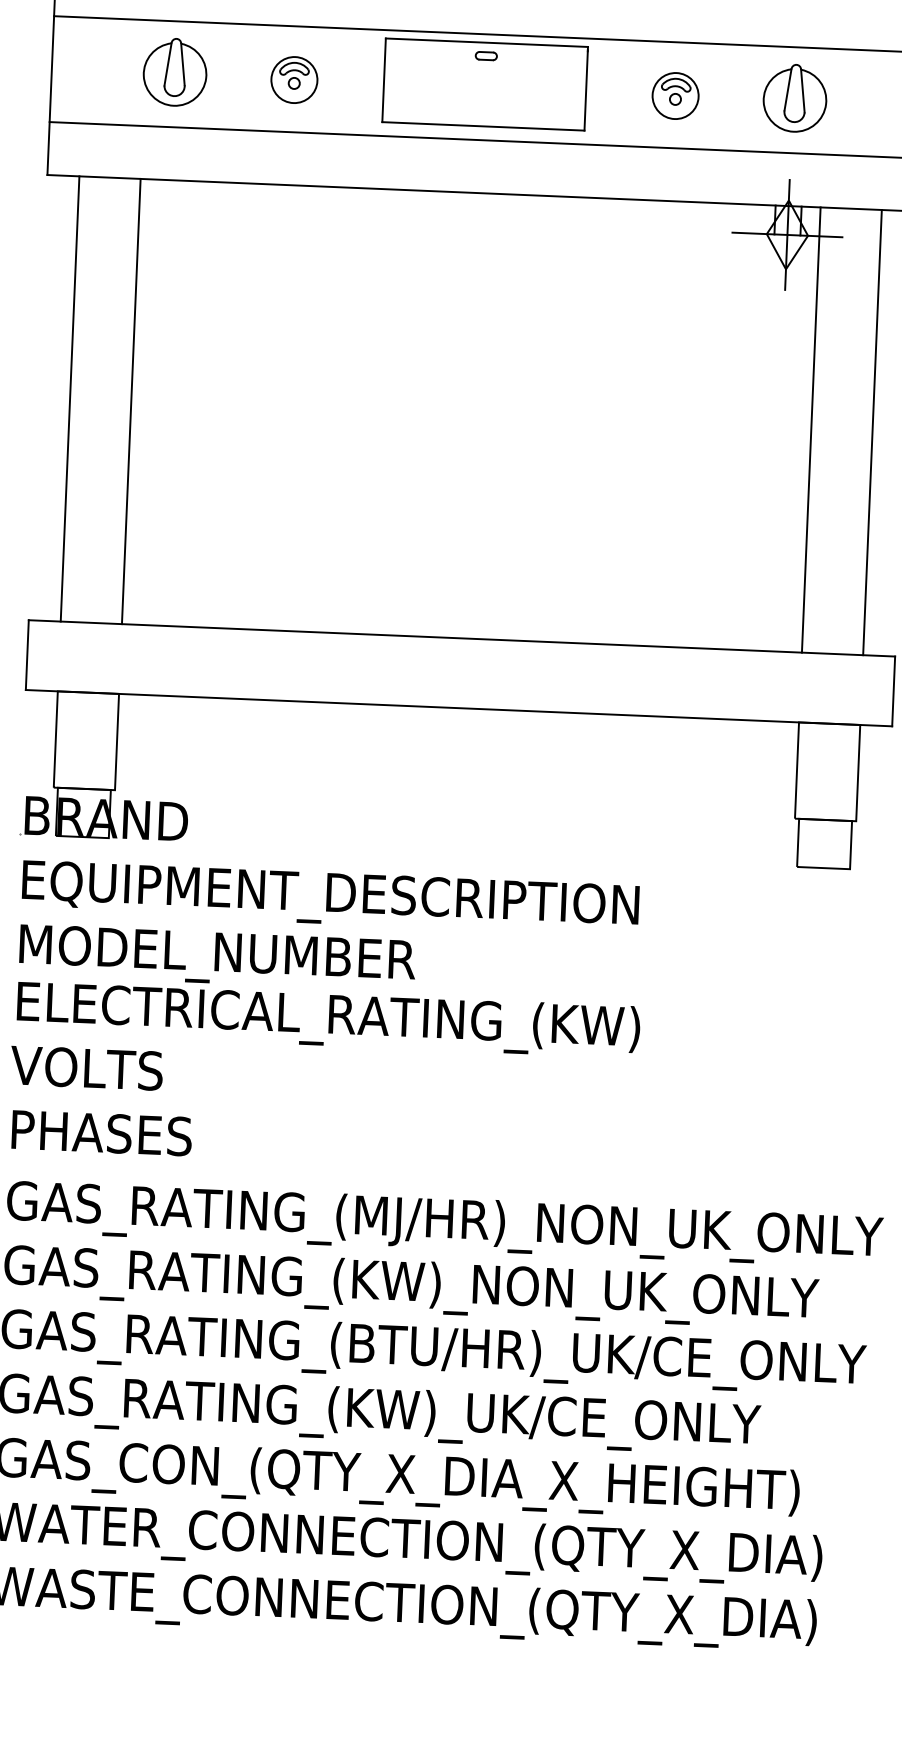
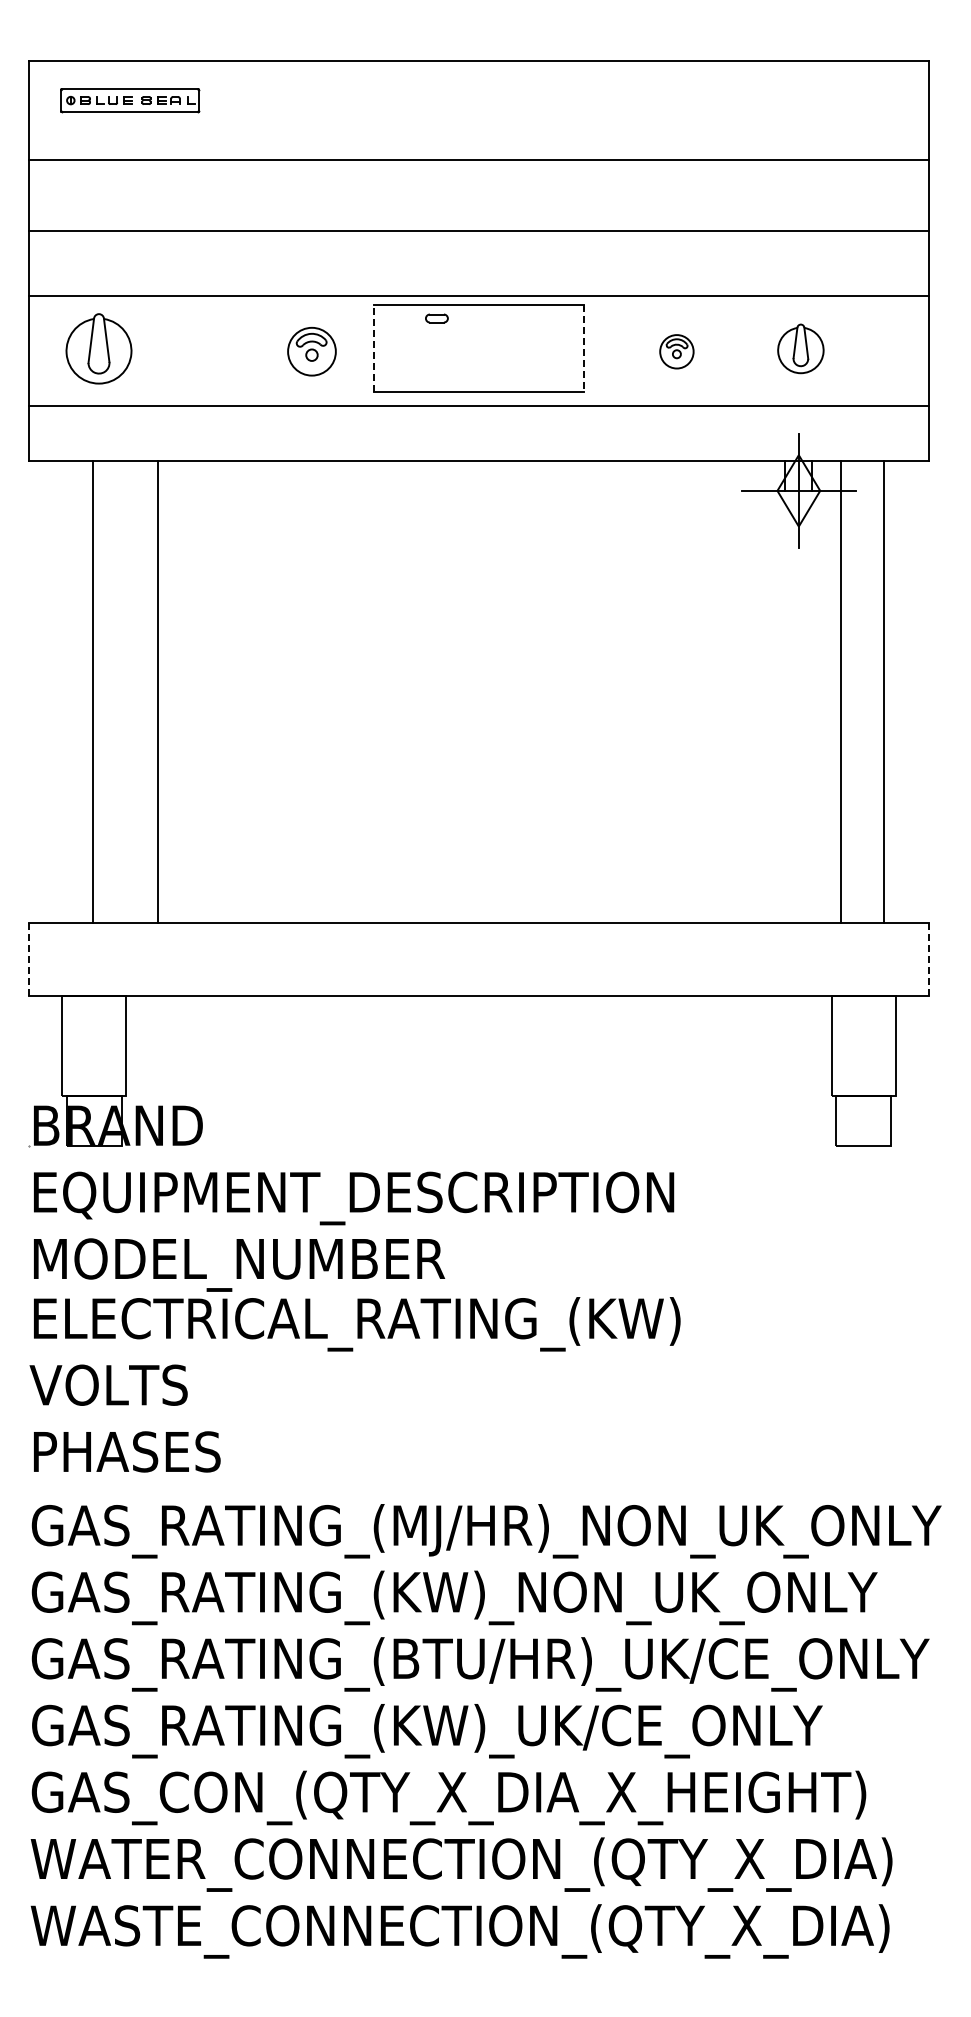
part: (485, 56) -> (436, 318), moved
part: (174, 71) -> (98, 348), moved
part: (293, 79) -> (311, 351), moved
line: (383, 79) -> (373, 347), solid -> dashed
line: (585, 89) -> (583, 348), solid -> dashed
part: (675, 95) -> (676, 351), size x0.7
part: (794, 97) -> (800, 348), size x0.7
line: (70, 398) -> (93, 691), moved
line: (131, 400) -> (157, 691), moved
line: (811, 429) -> (884, 691), moved
line: (872, 432) -> (840, 691), moved
line: (27, 655) -> (29, 959), solid -> dashed
line: (893, 691) -> (928, 959), solid -> dashed

